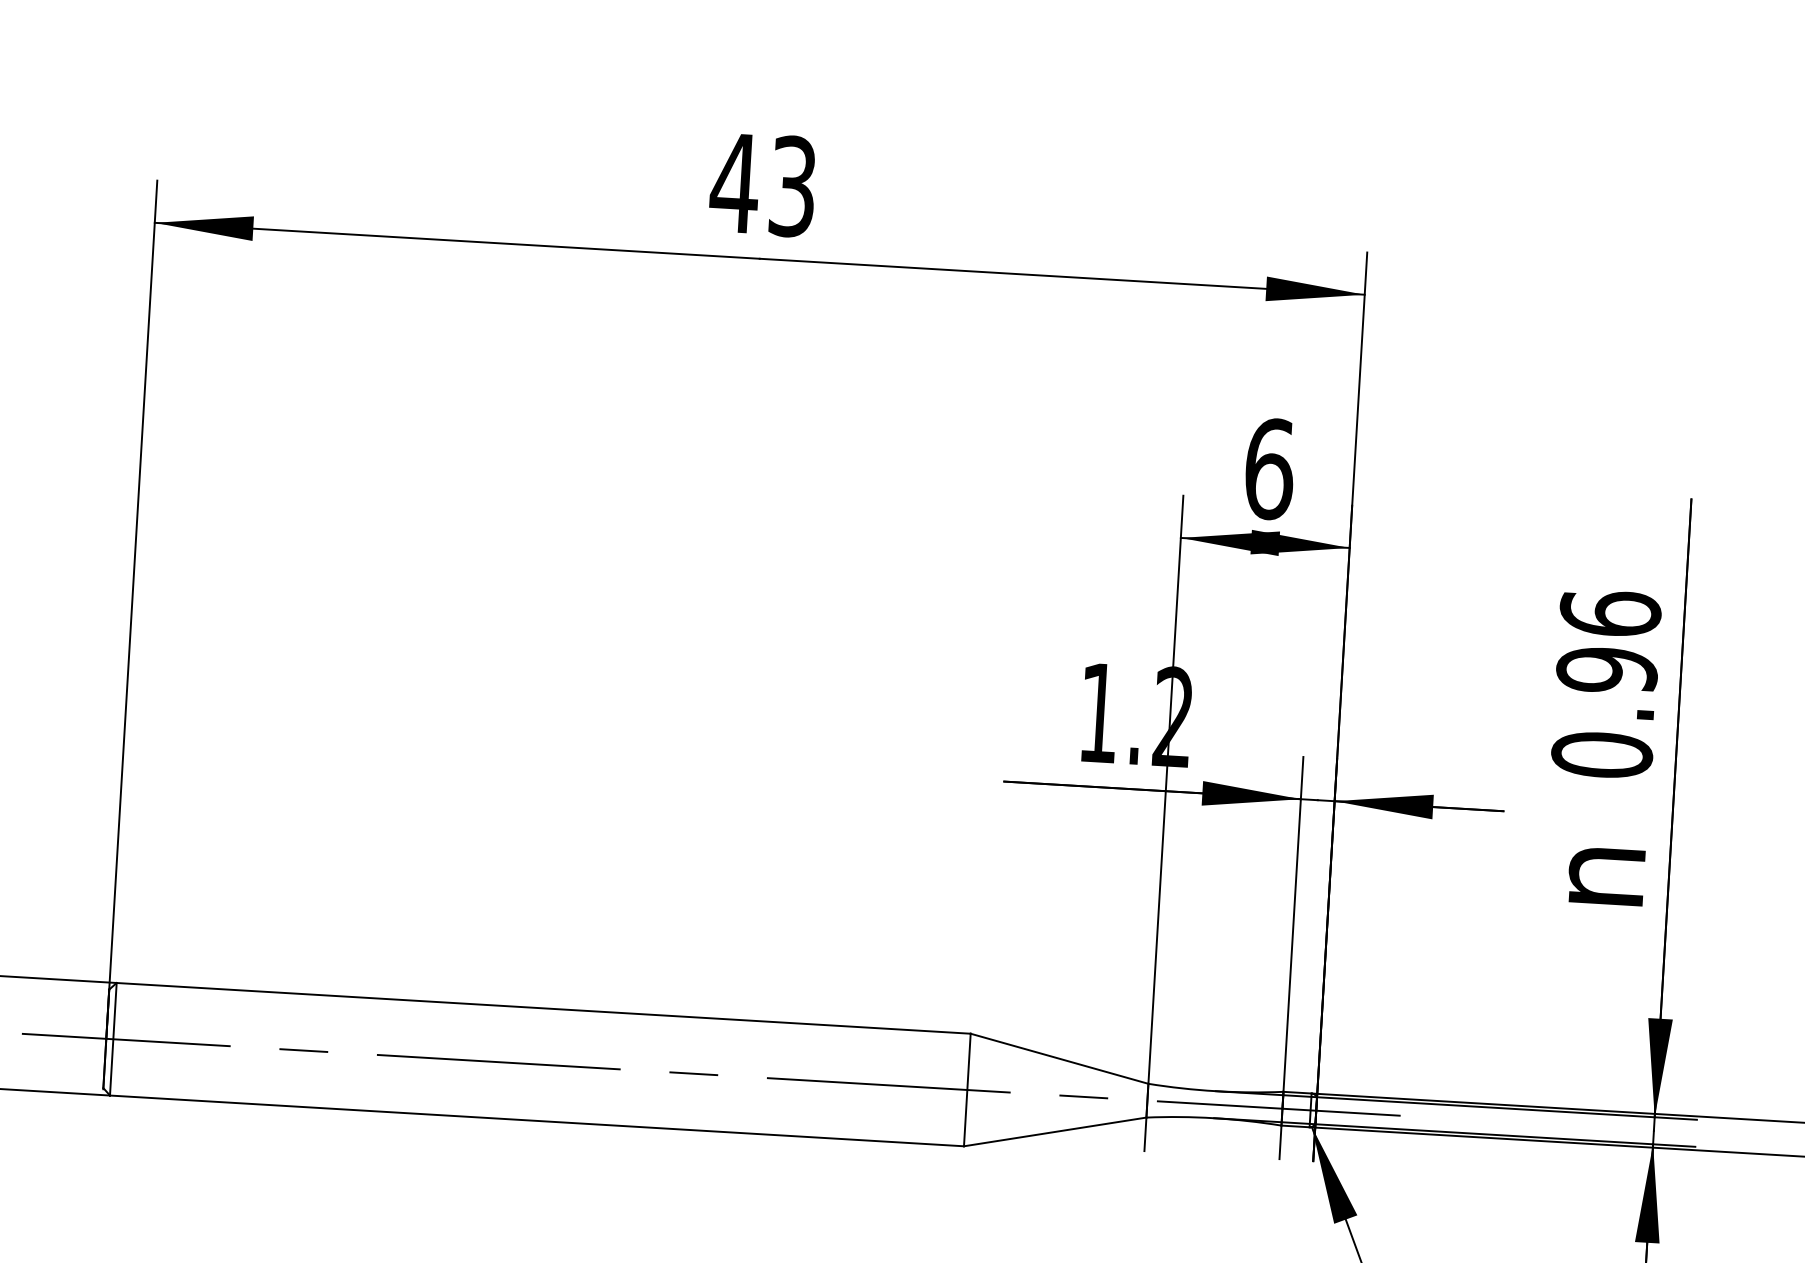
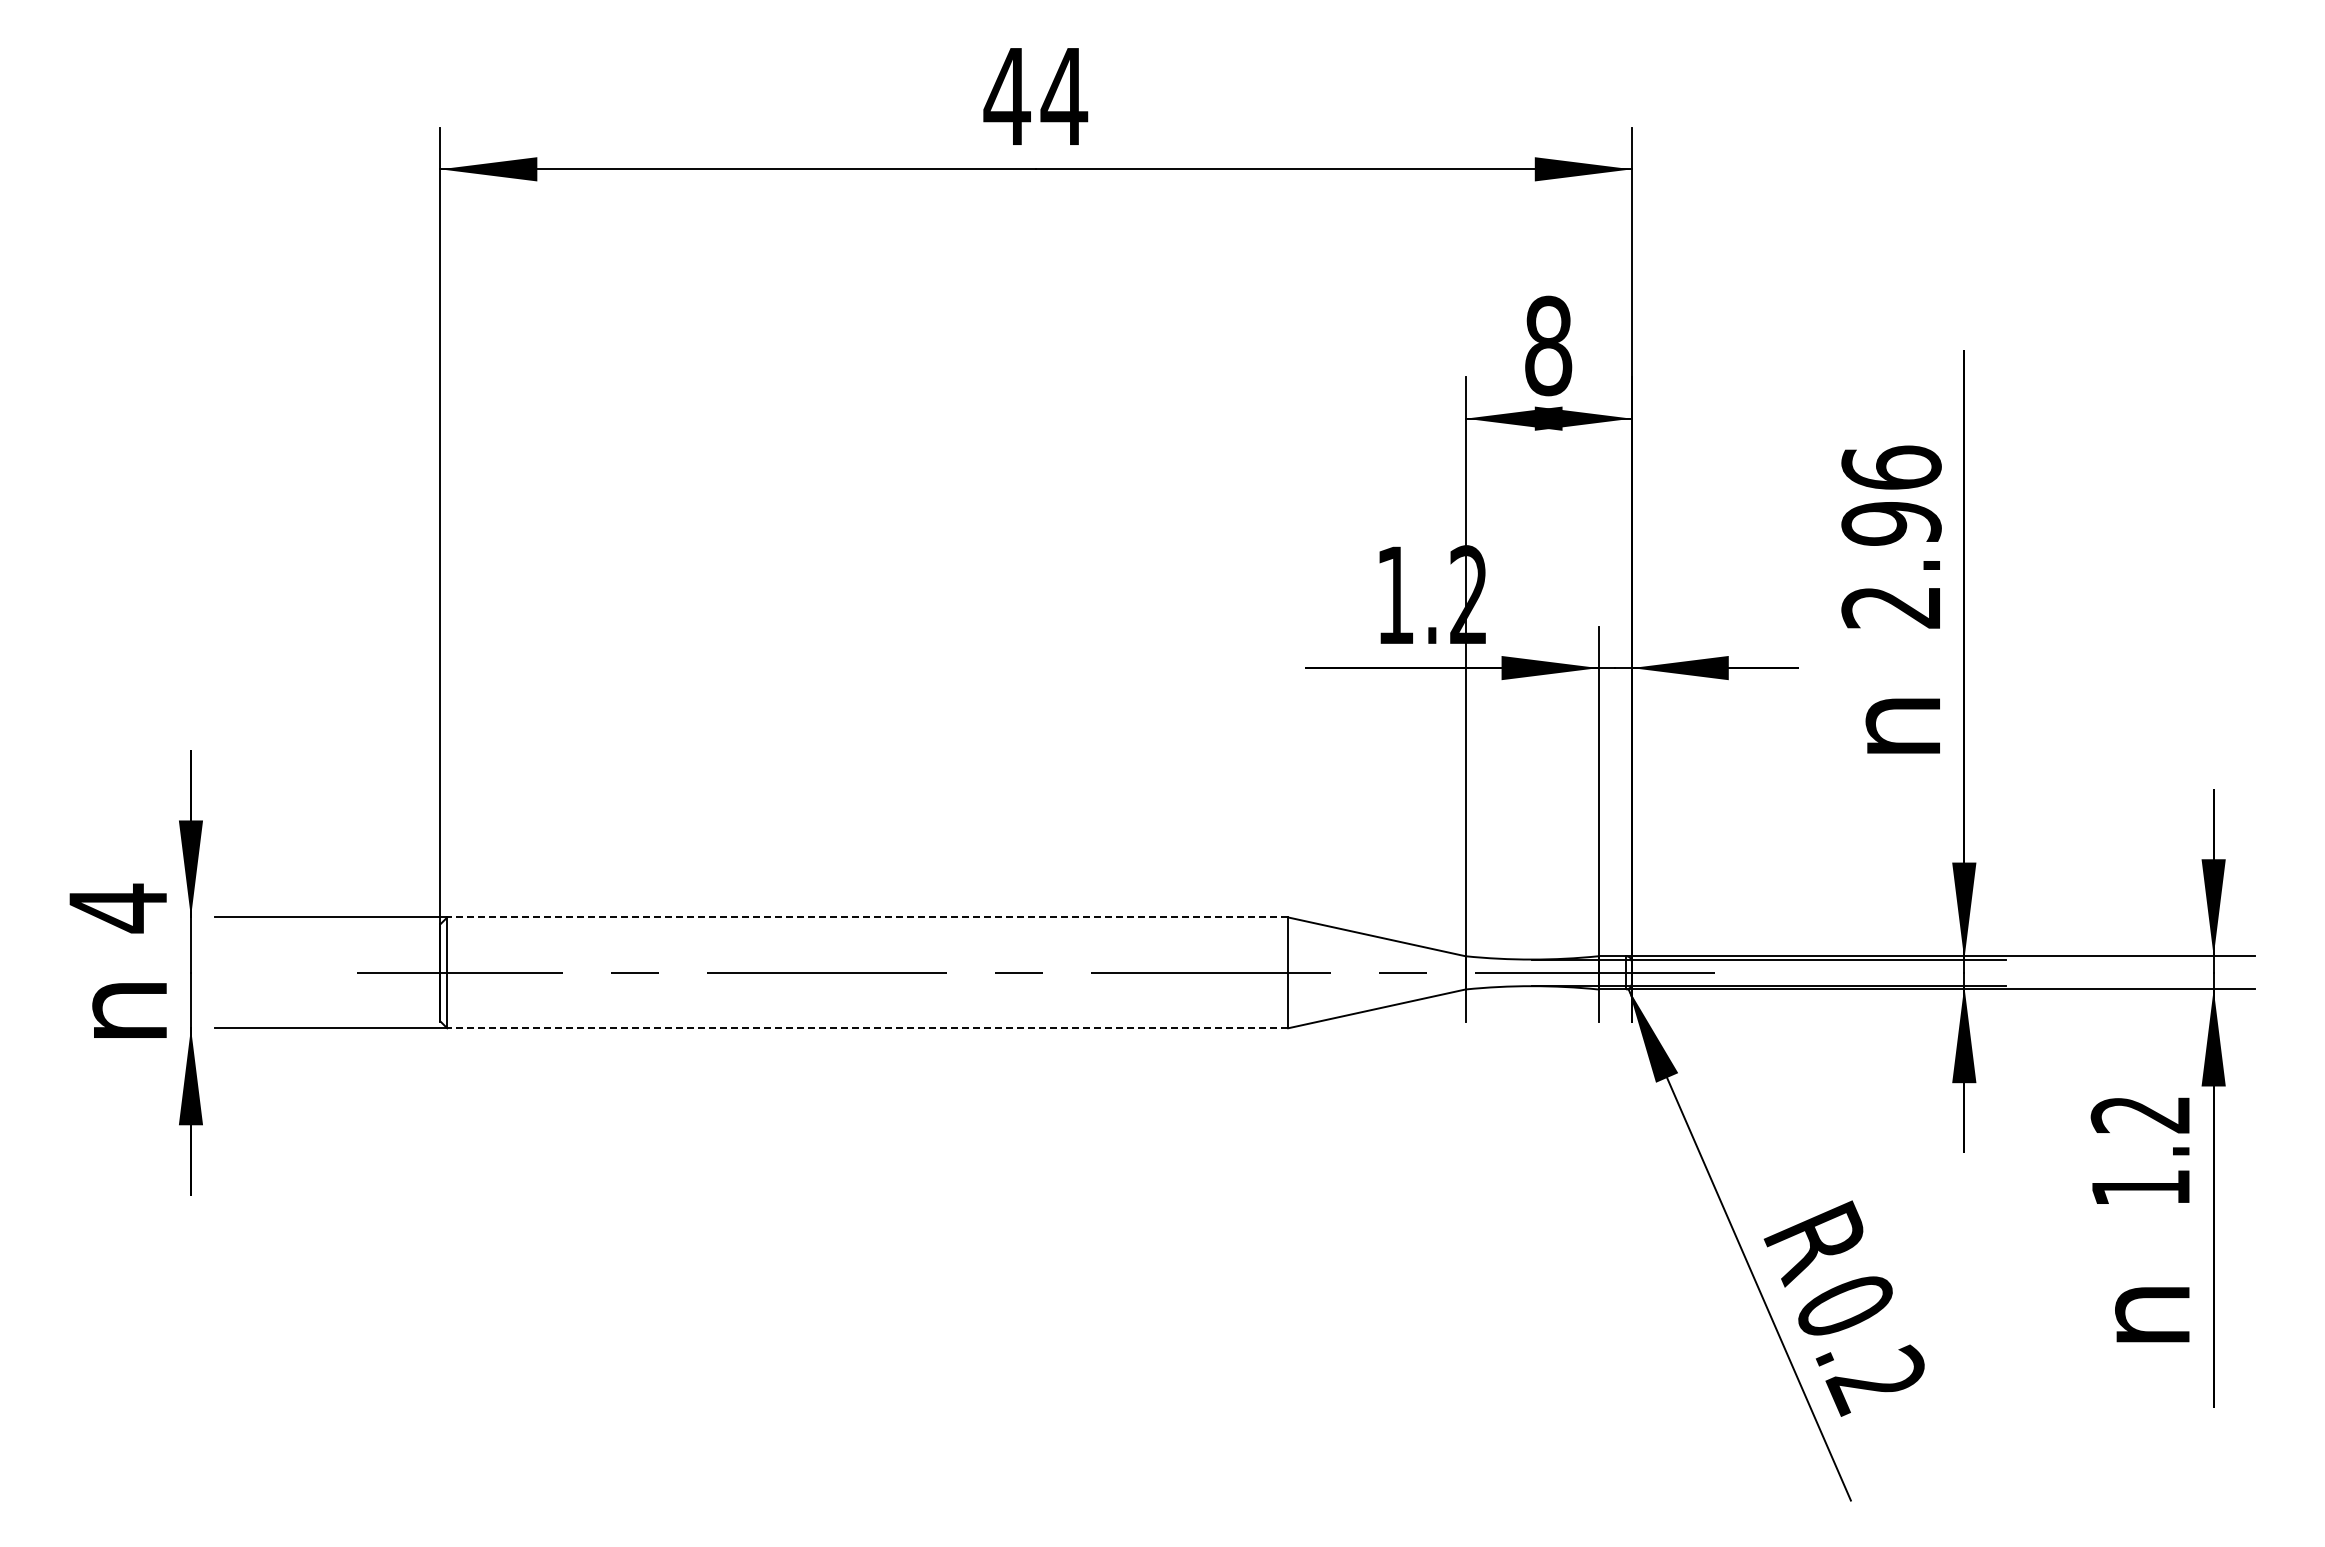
text: (793, 186) -> (1064, 96), 43 -> 44
text: (1269, 468) -> (1548, 345), 6 -> 8
text: (1602, 755) -> (1891, 607), 0.96 -> 2.96
line: (543, 1008) -> (867, 917), solid -> dashed
line: (536, 1121) -> (867, 1028), solid -> dashed

